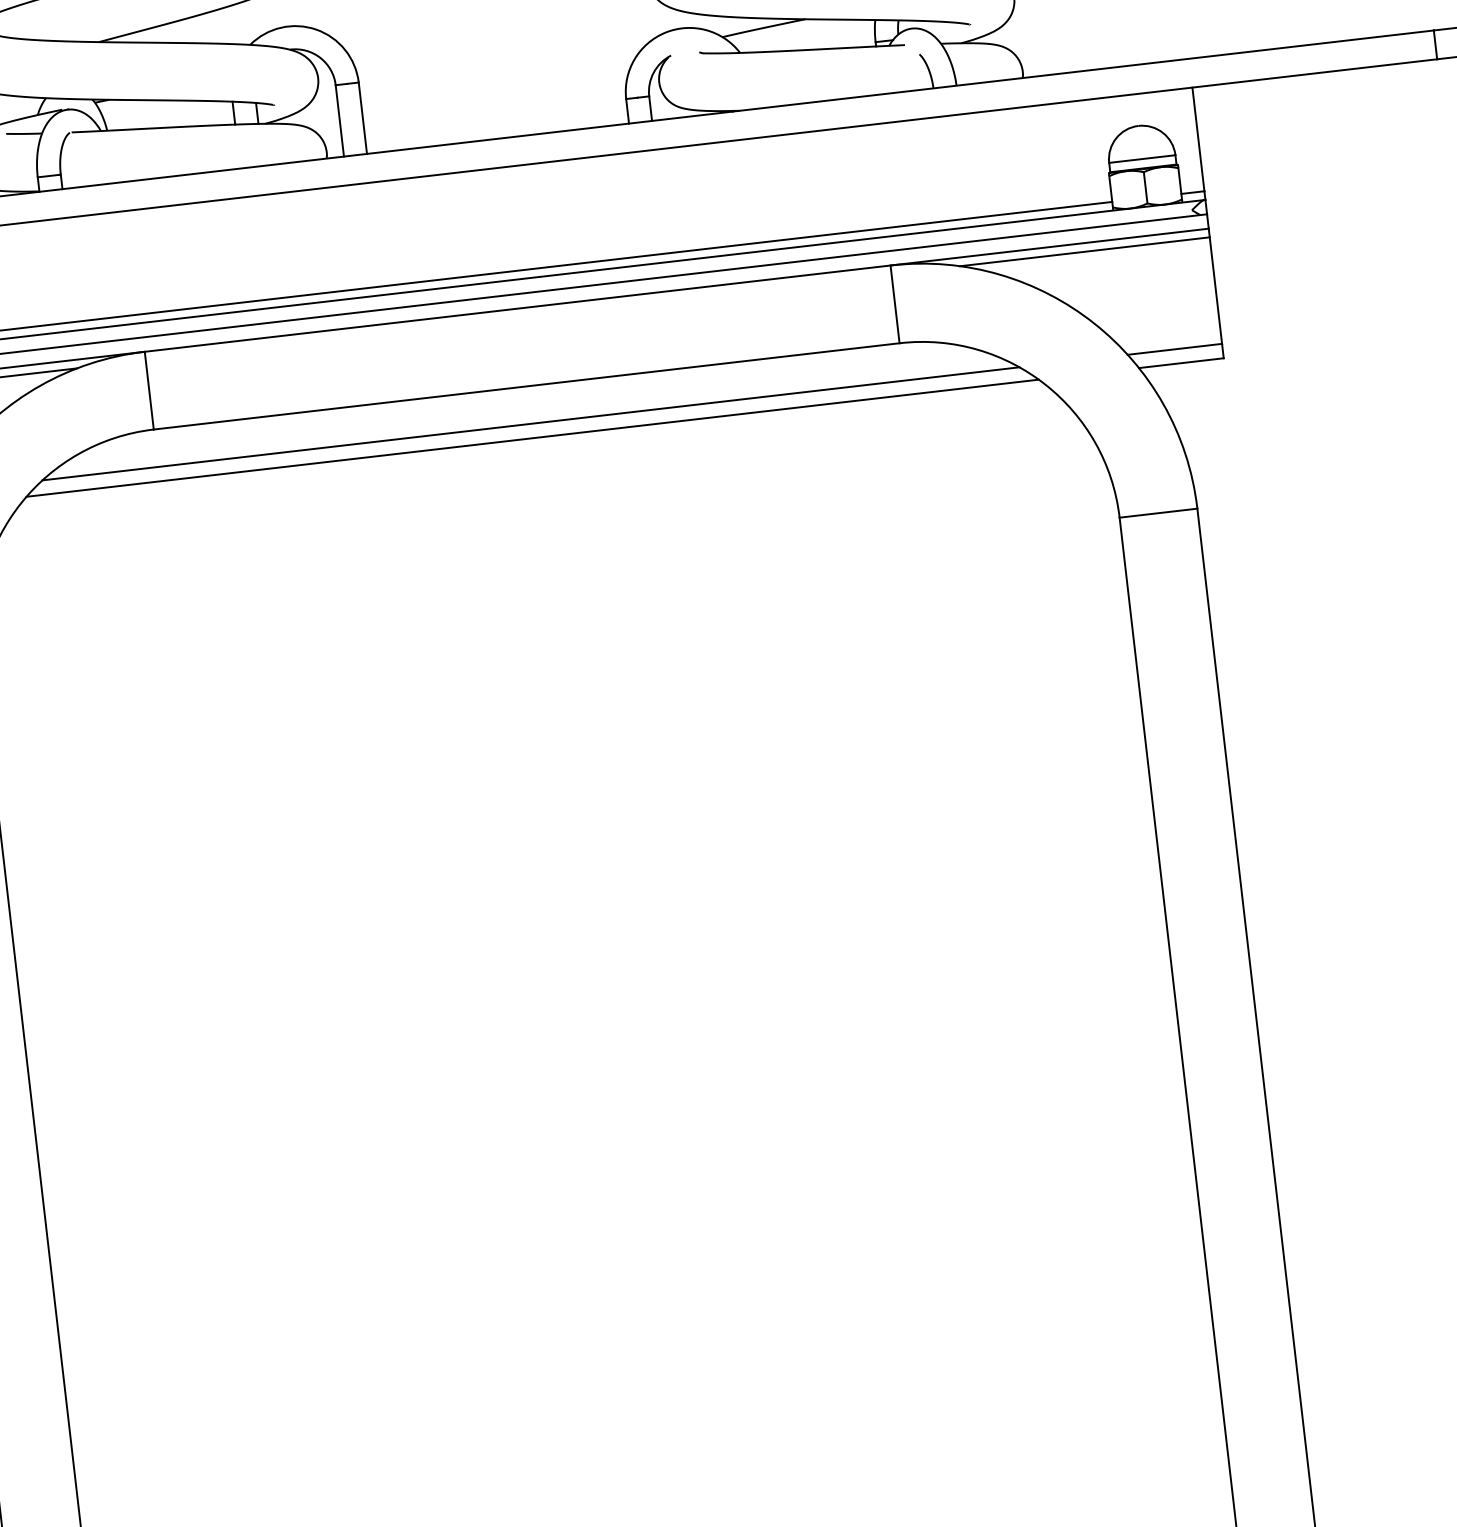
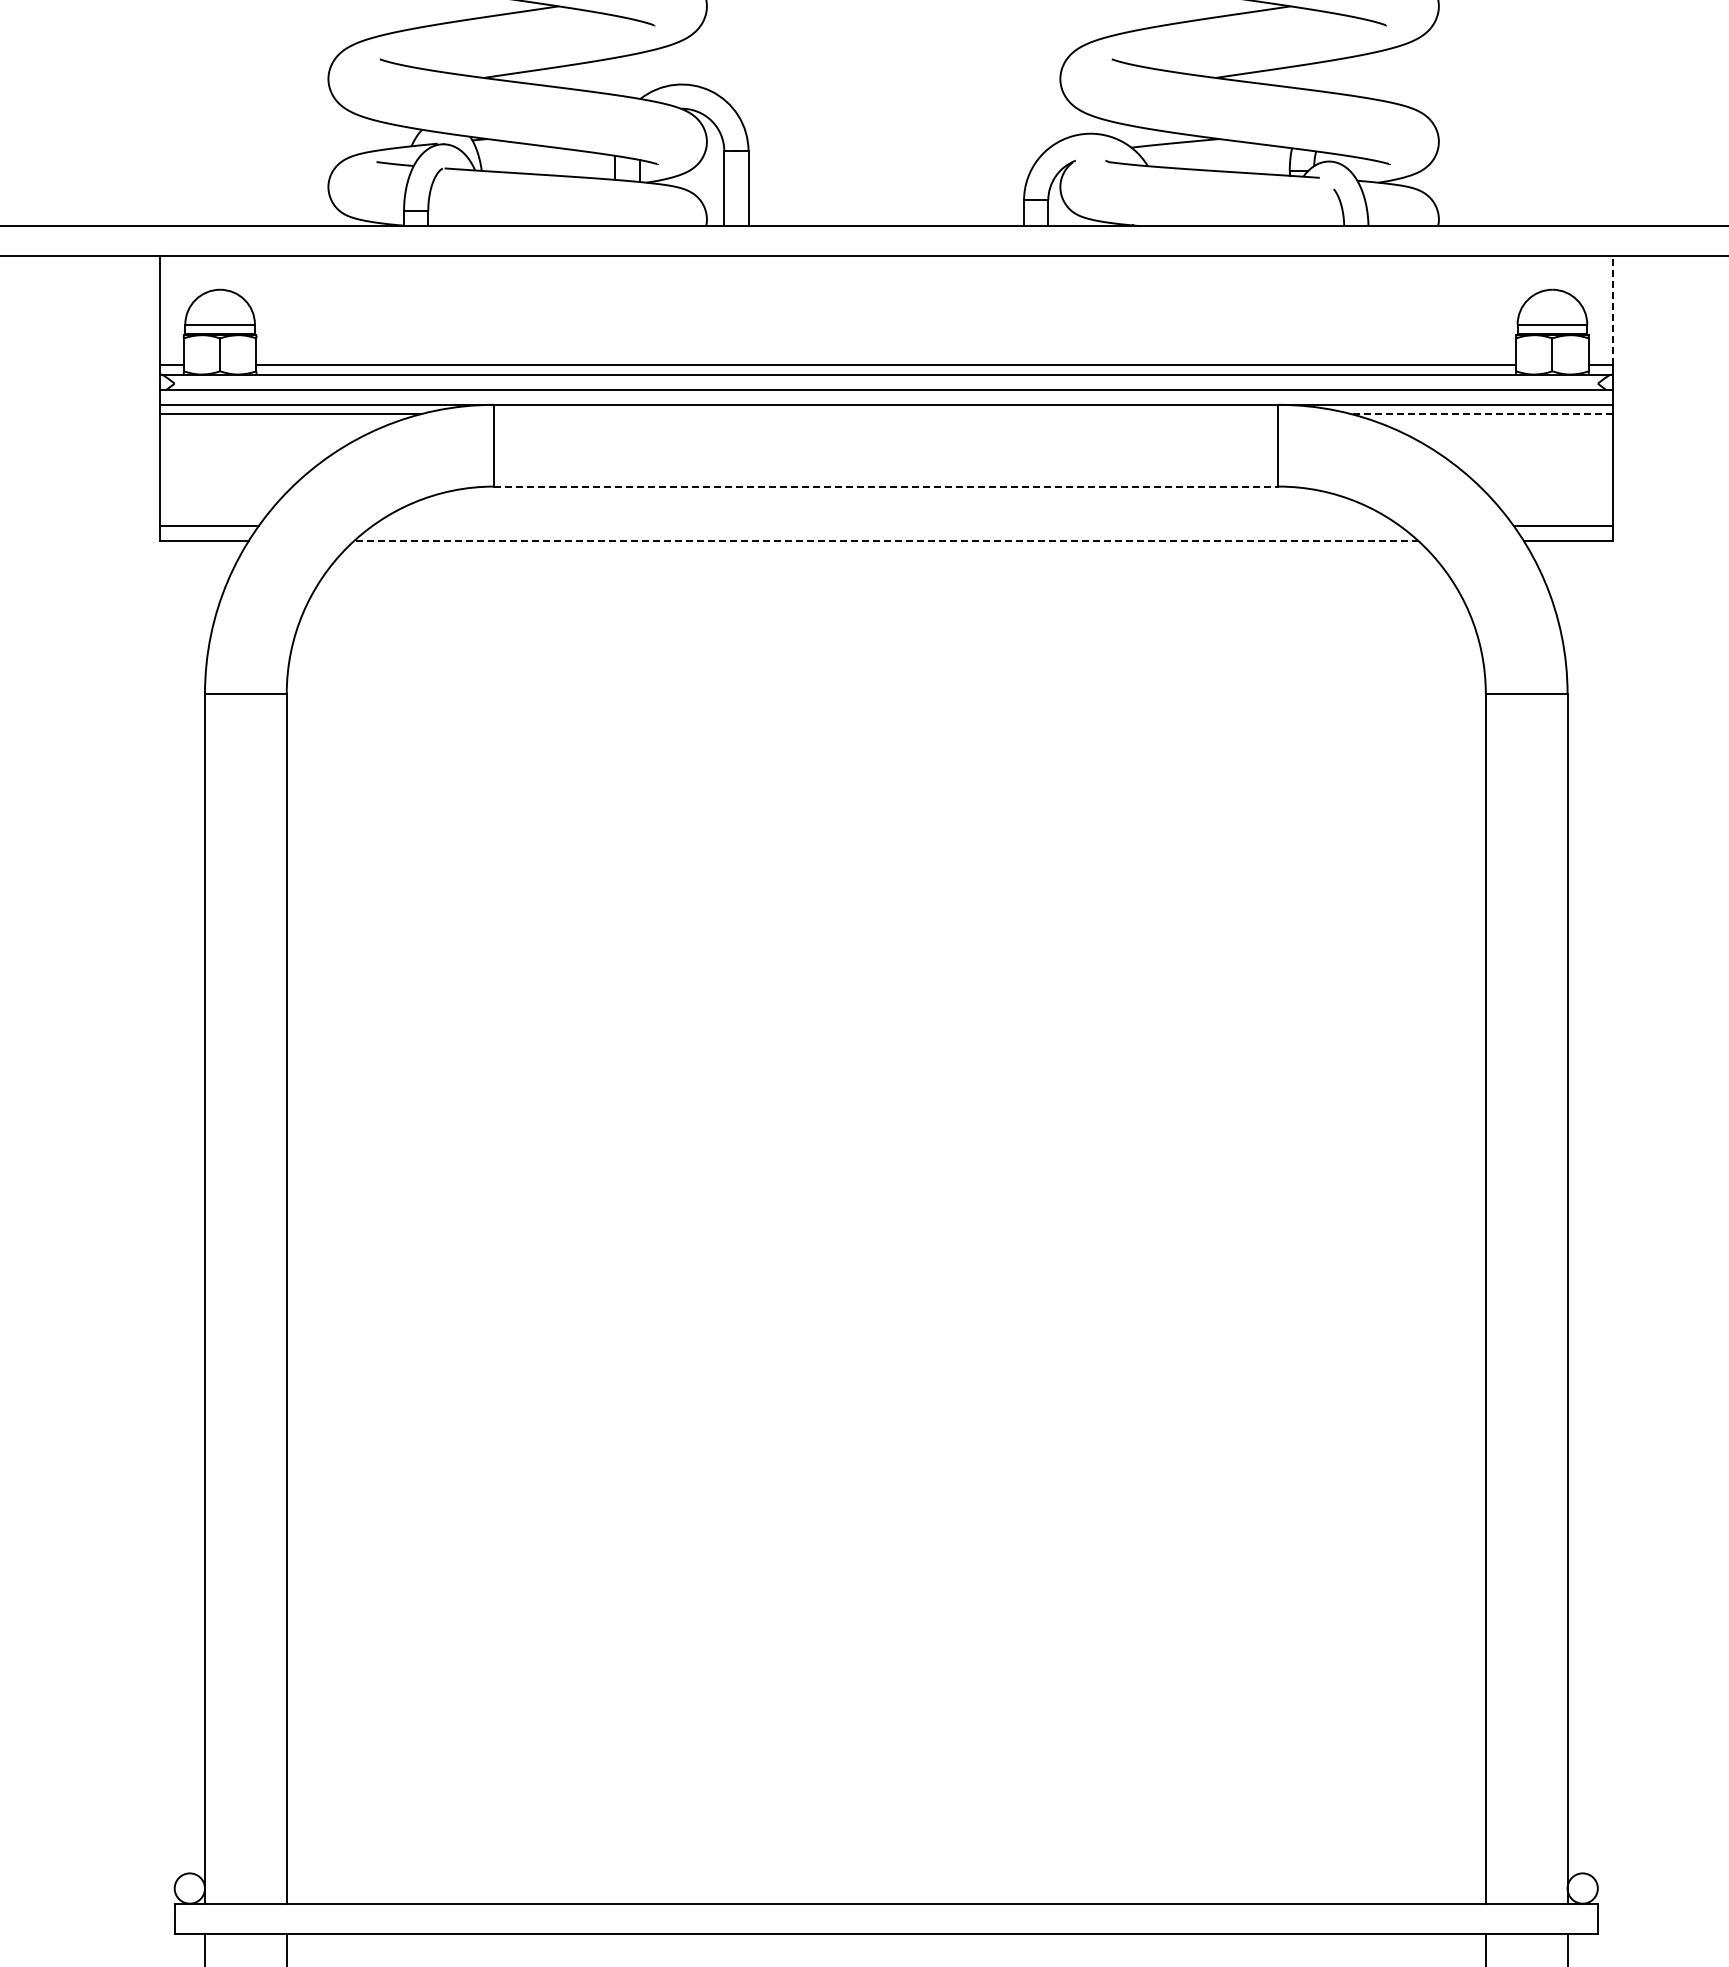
line: (1198, 138) -> (1613, 310), solid -> dashed
line: (1084, 251) -> (1481, 413), solid -> dashed
line: (526, 386) -> (886, 486), solid -> dashed
line: (530, 423) -> (885, 525), removed
line: (531, 438) -> (885, 541), solid -> dashed

